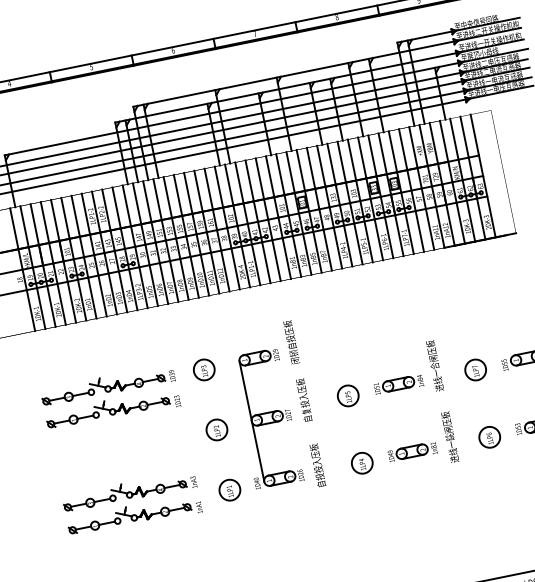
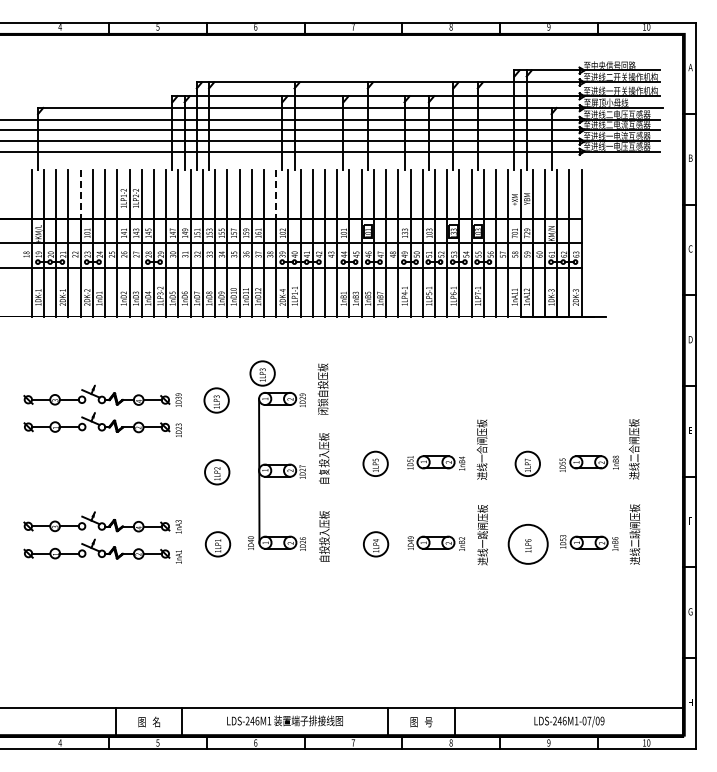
line: (219, 187) -> (276, 194), solid -> dashed
line: (55, 220) -> (80, 194), solid -> dashed
part: (238, 339) -> (262, 373), added
circle: (490, 437) -> (528, 544), size x1.6

